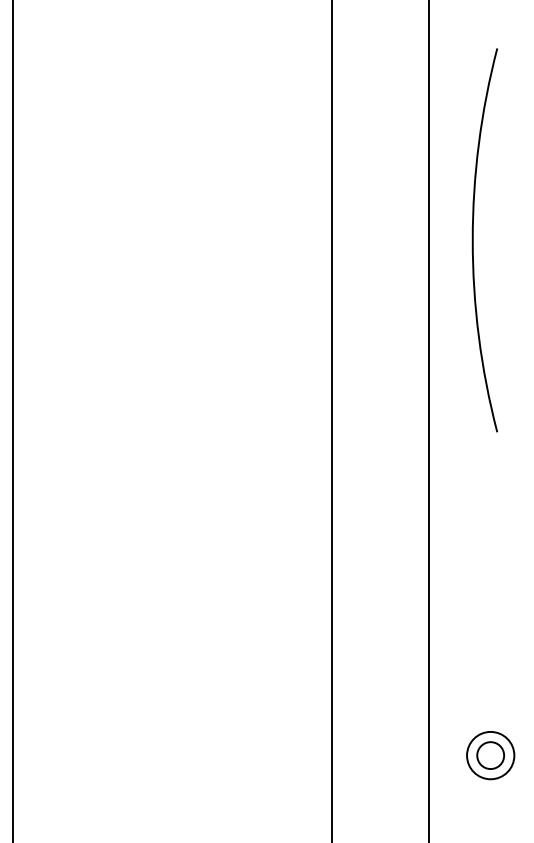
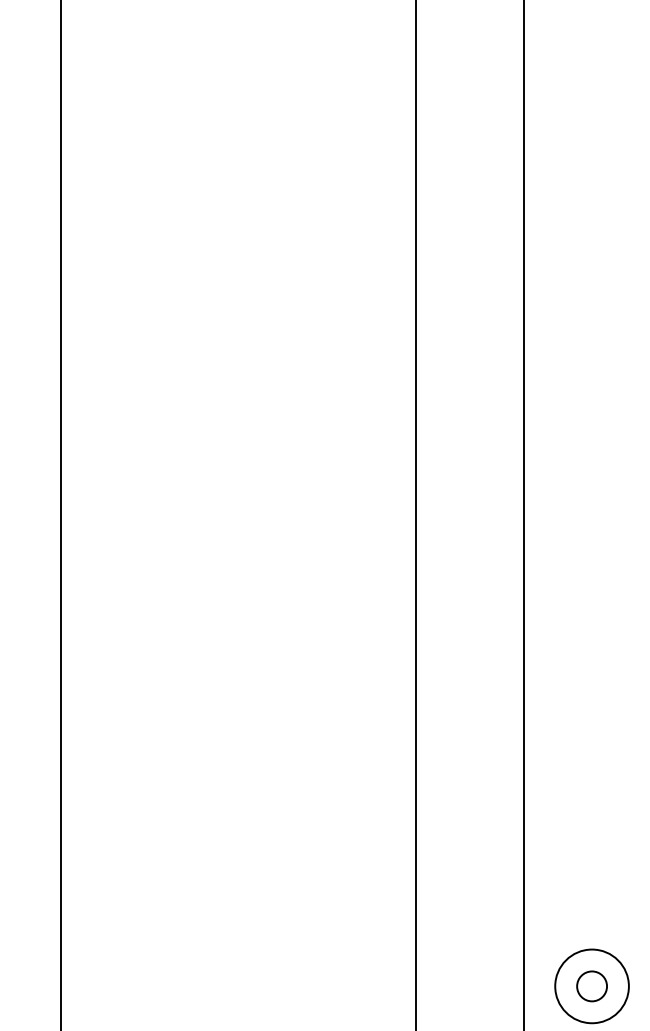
arc: (473, 240) -> (573, 413), removed
circle: (490, 755) -> (591, 986), size x1.4

